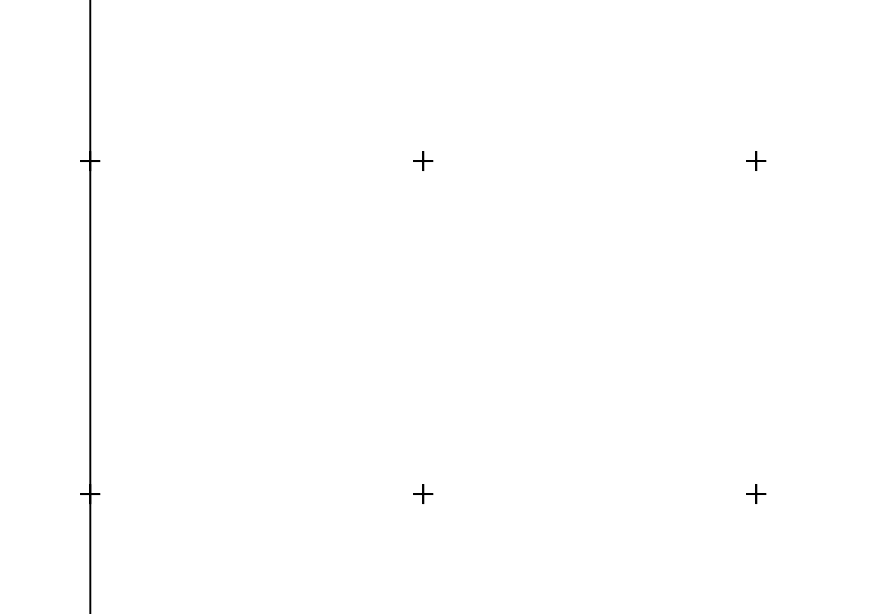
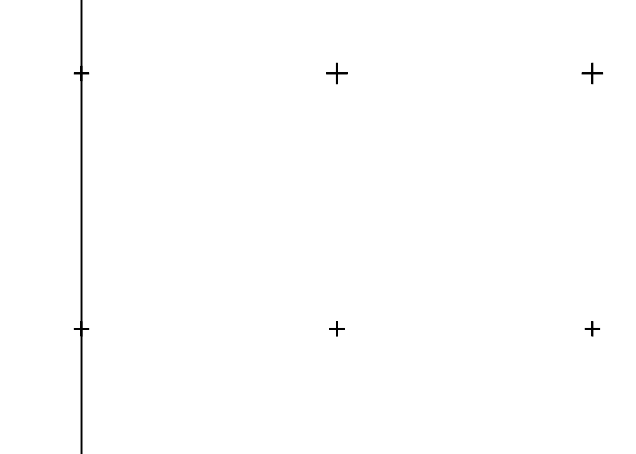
part: (423, 160) -> (337, 73), size x1.4
part: (756, 160) -> (592, 73), size x1.4

